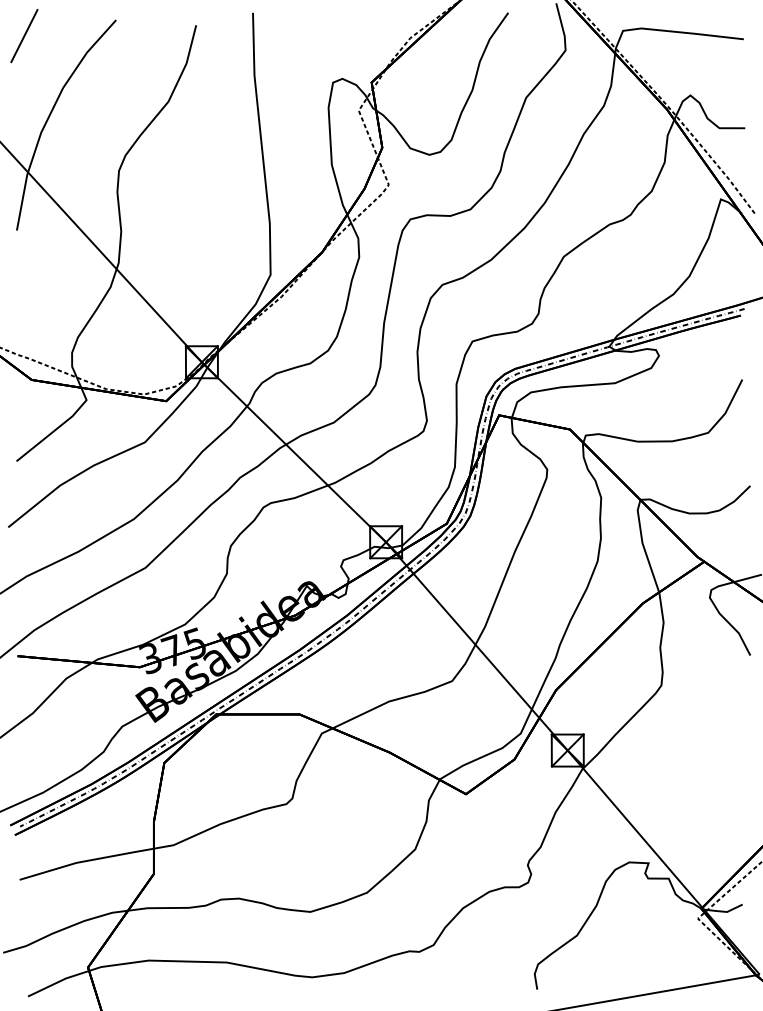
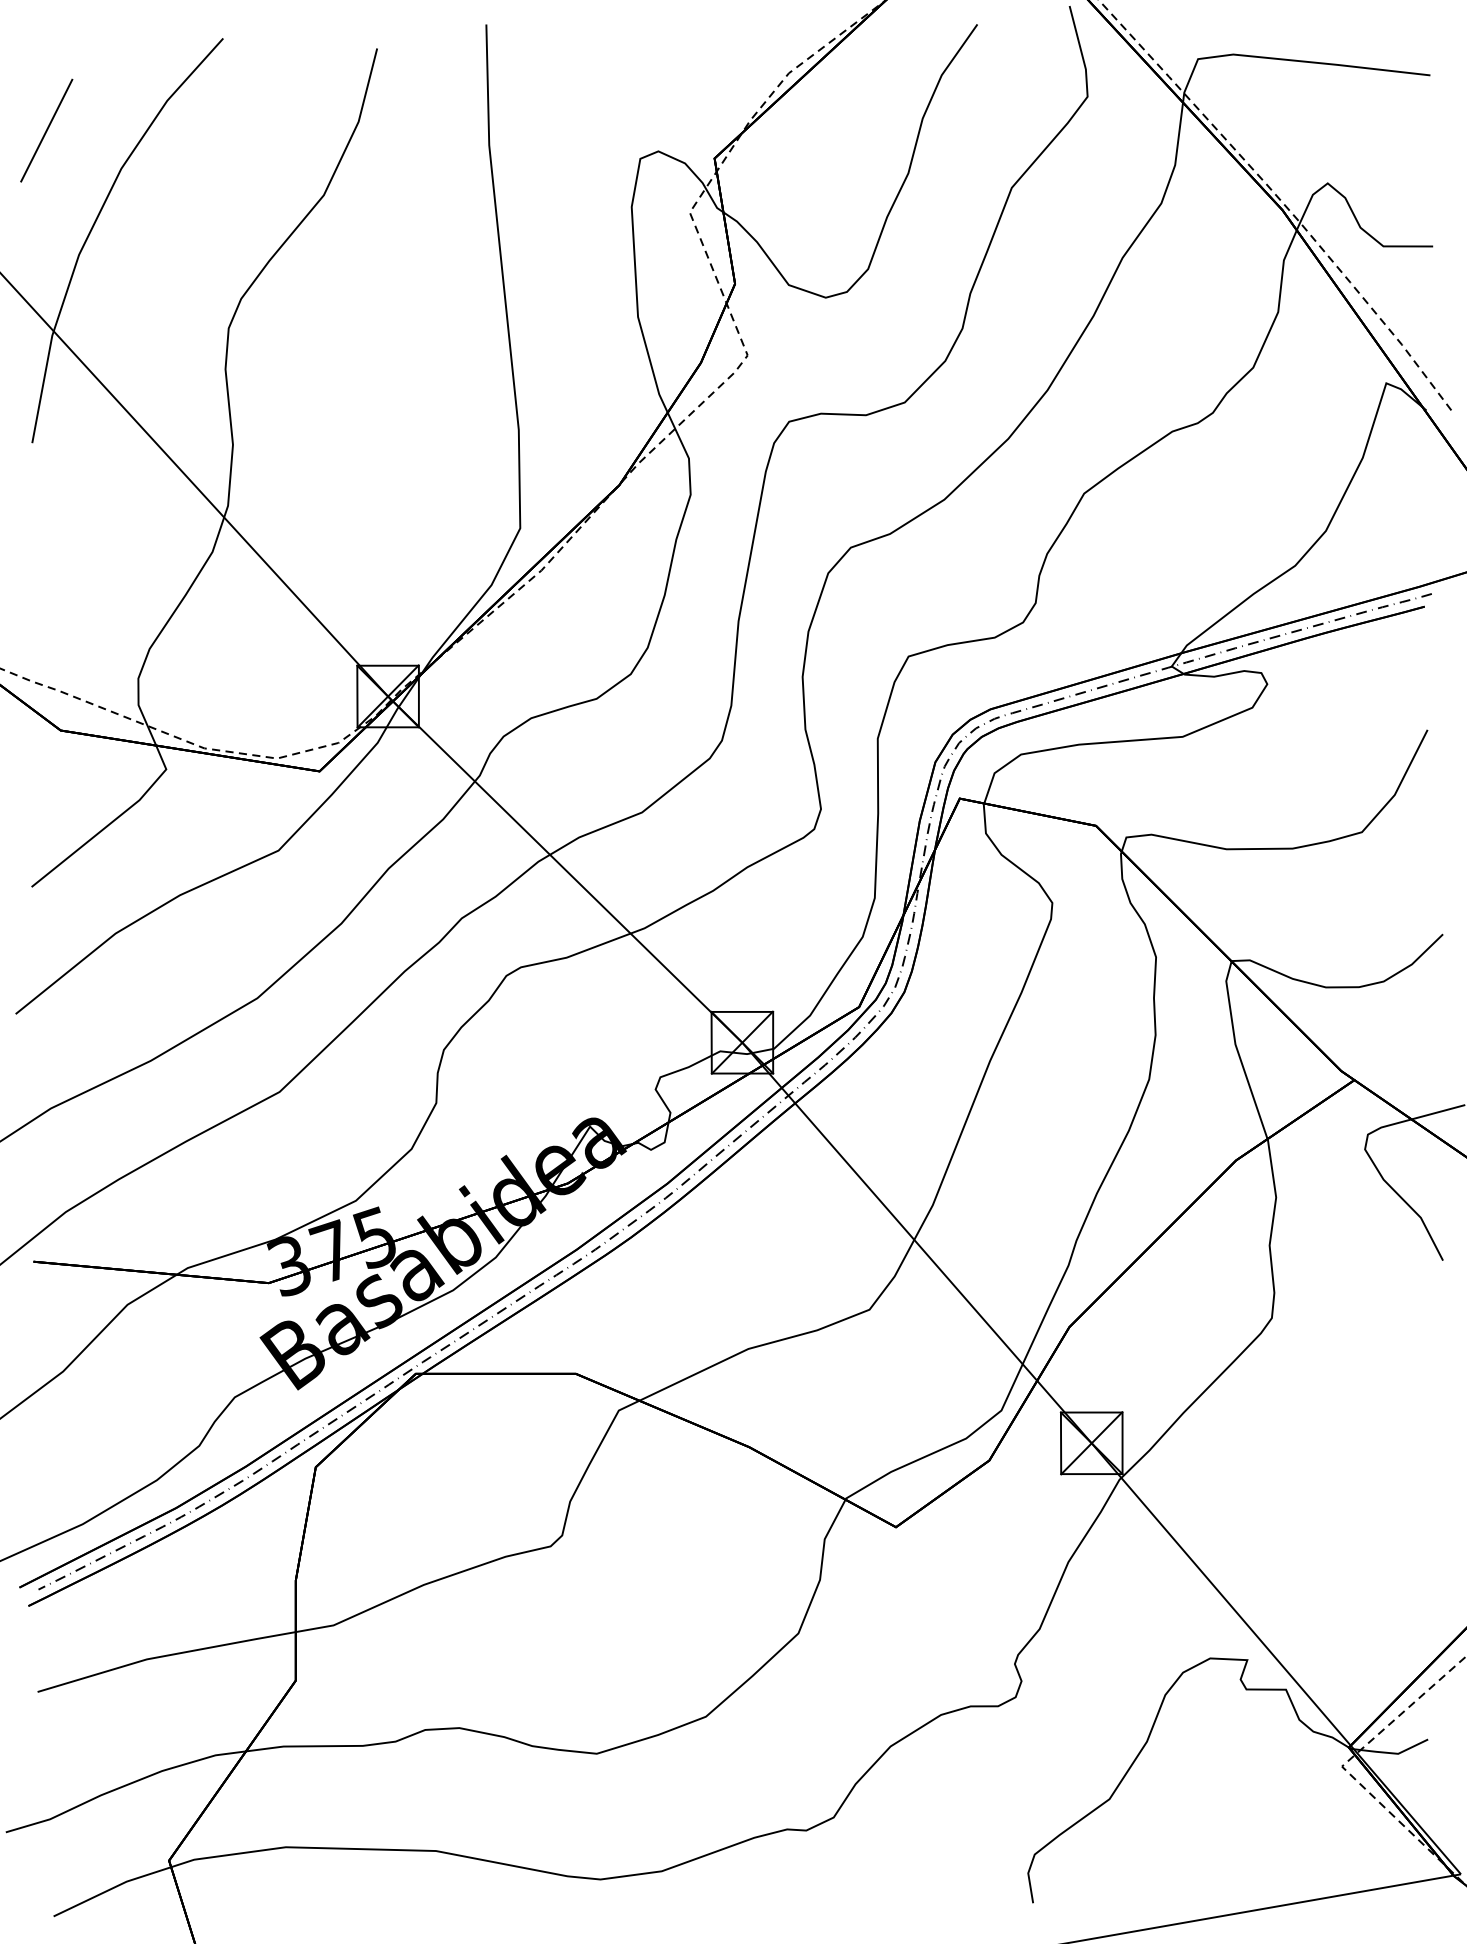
line: (24, 36) -> (46, 131), moved

